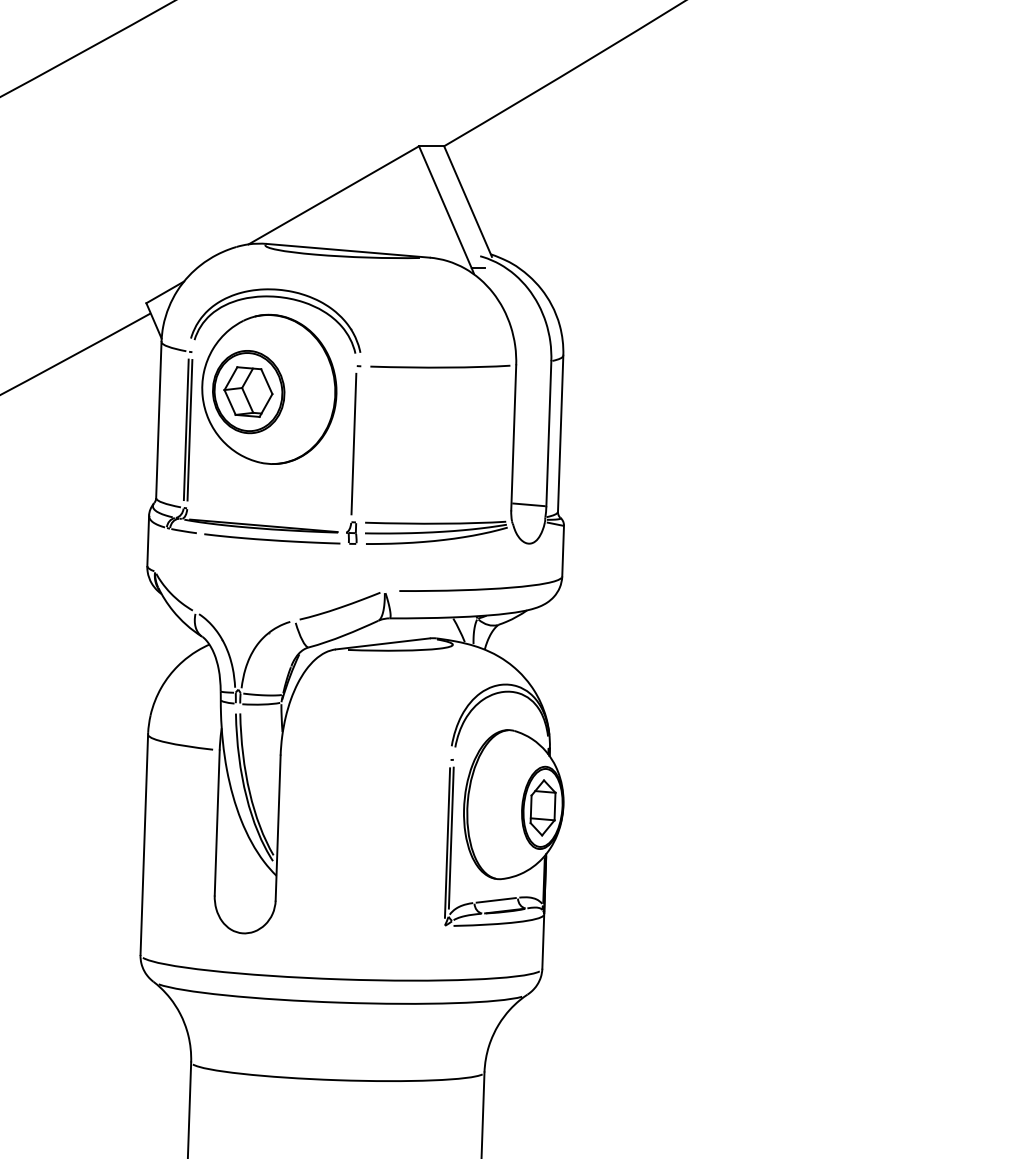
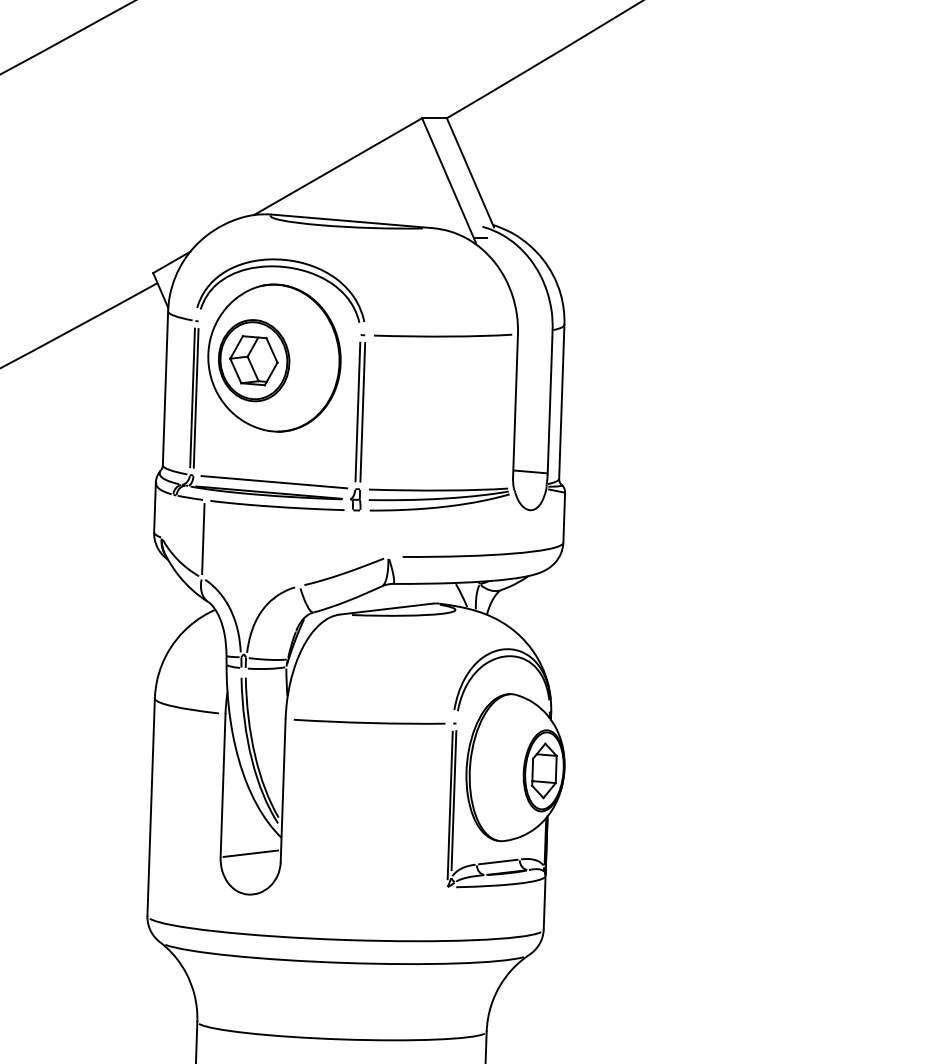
line: (358, 444) -> (362, 412), added
line: (269, 515) -> (274, 482), added
line: (196, 572) -> (202, 538), added
curve: (365, 758) -> (369, 722), added
line: (245, 891) -> (250, 853), added

